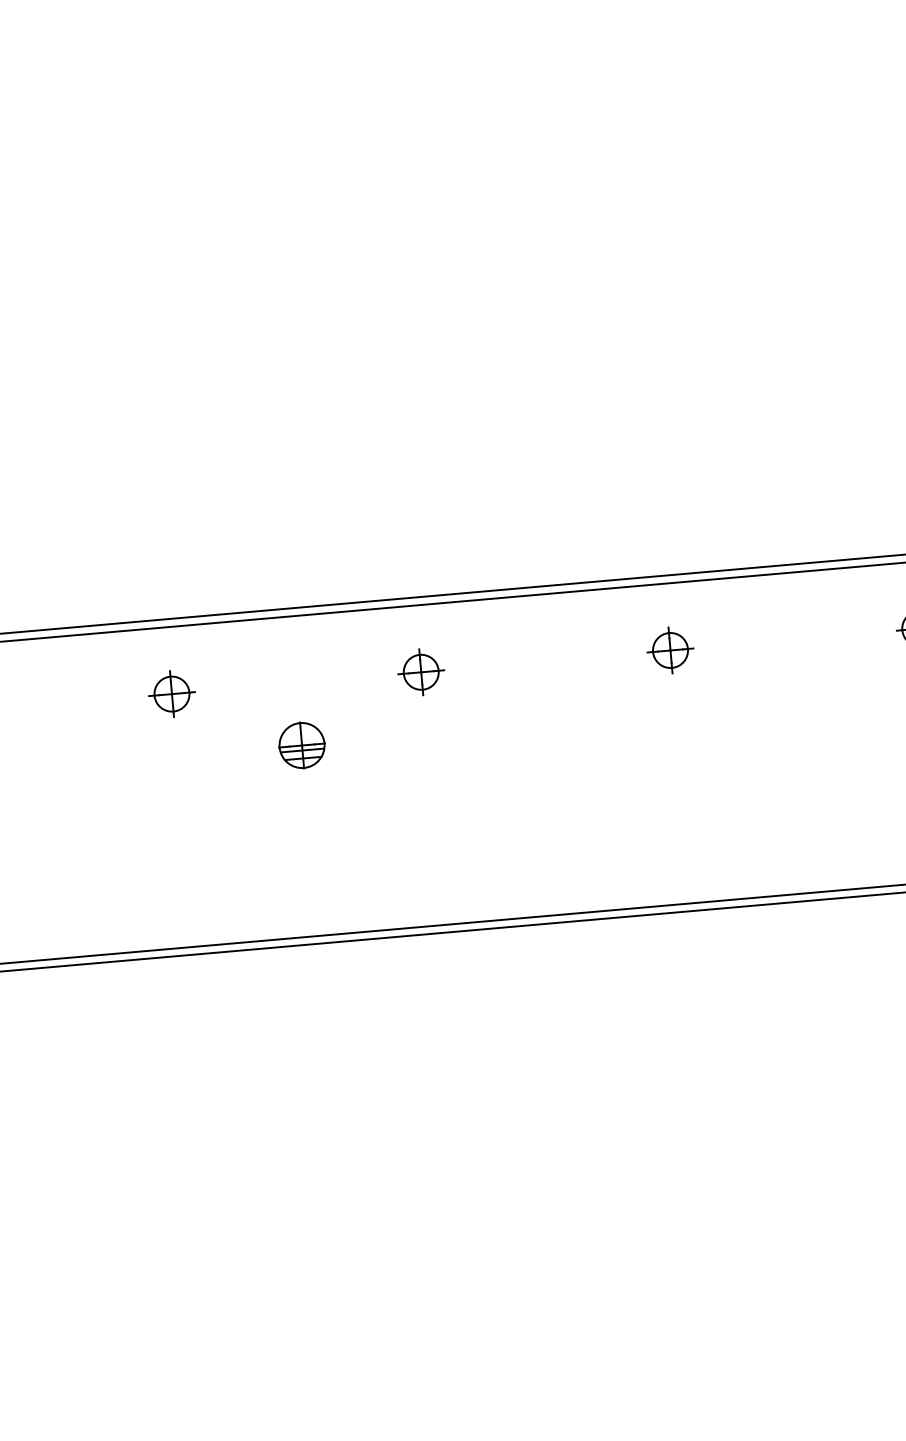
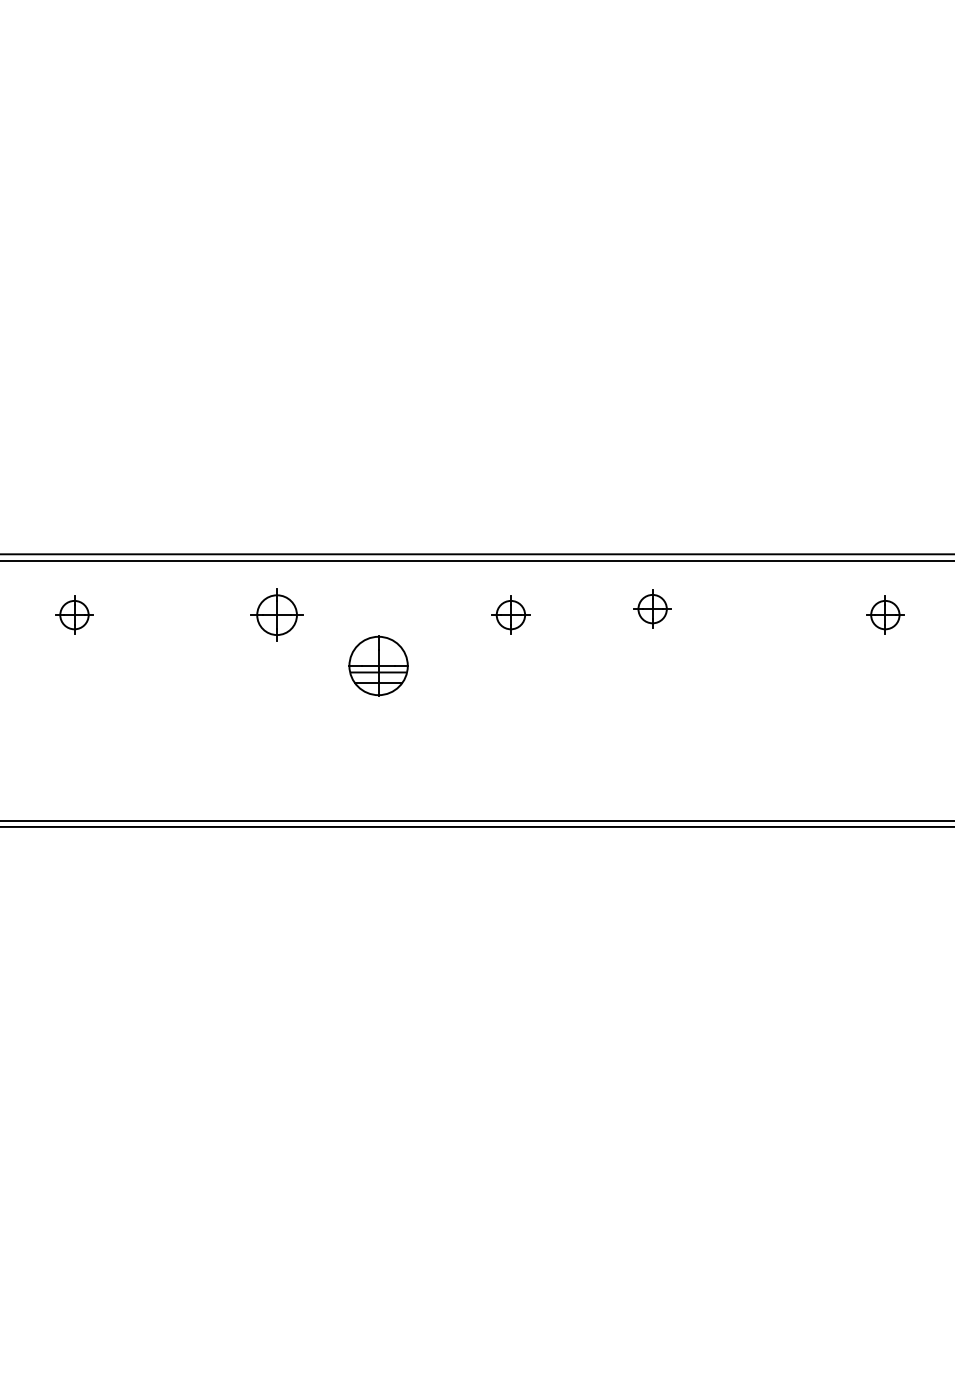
part: (670, 649) -> (652, 608), moved
part: (420, 671) -> (510, 614), moved
part: (172, 693) -> (277, 614), size x1.4
part: (301, 745) -> (378, 665), size x1.6

